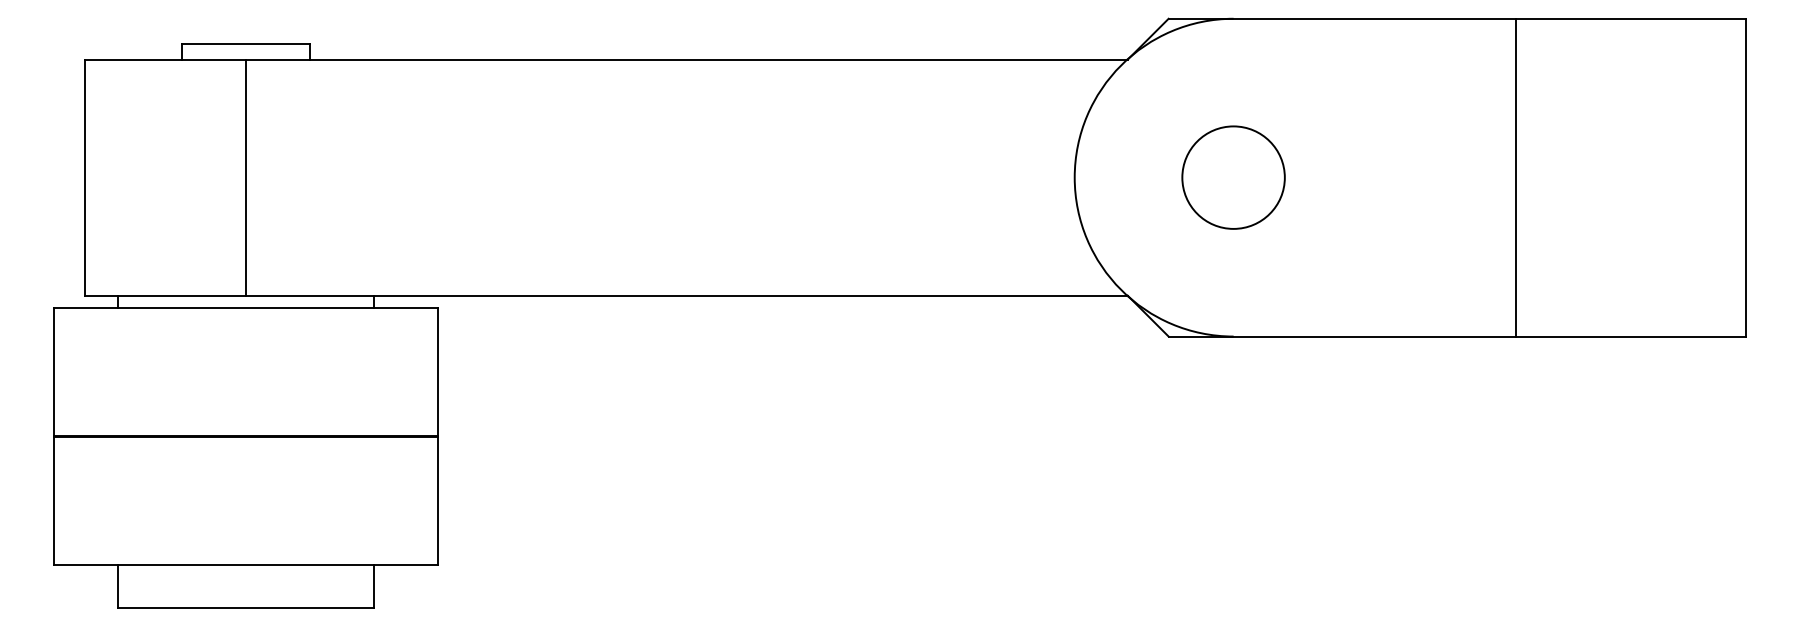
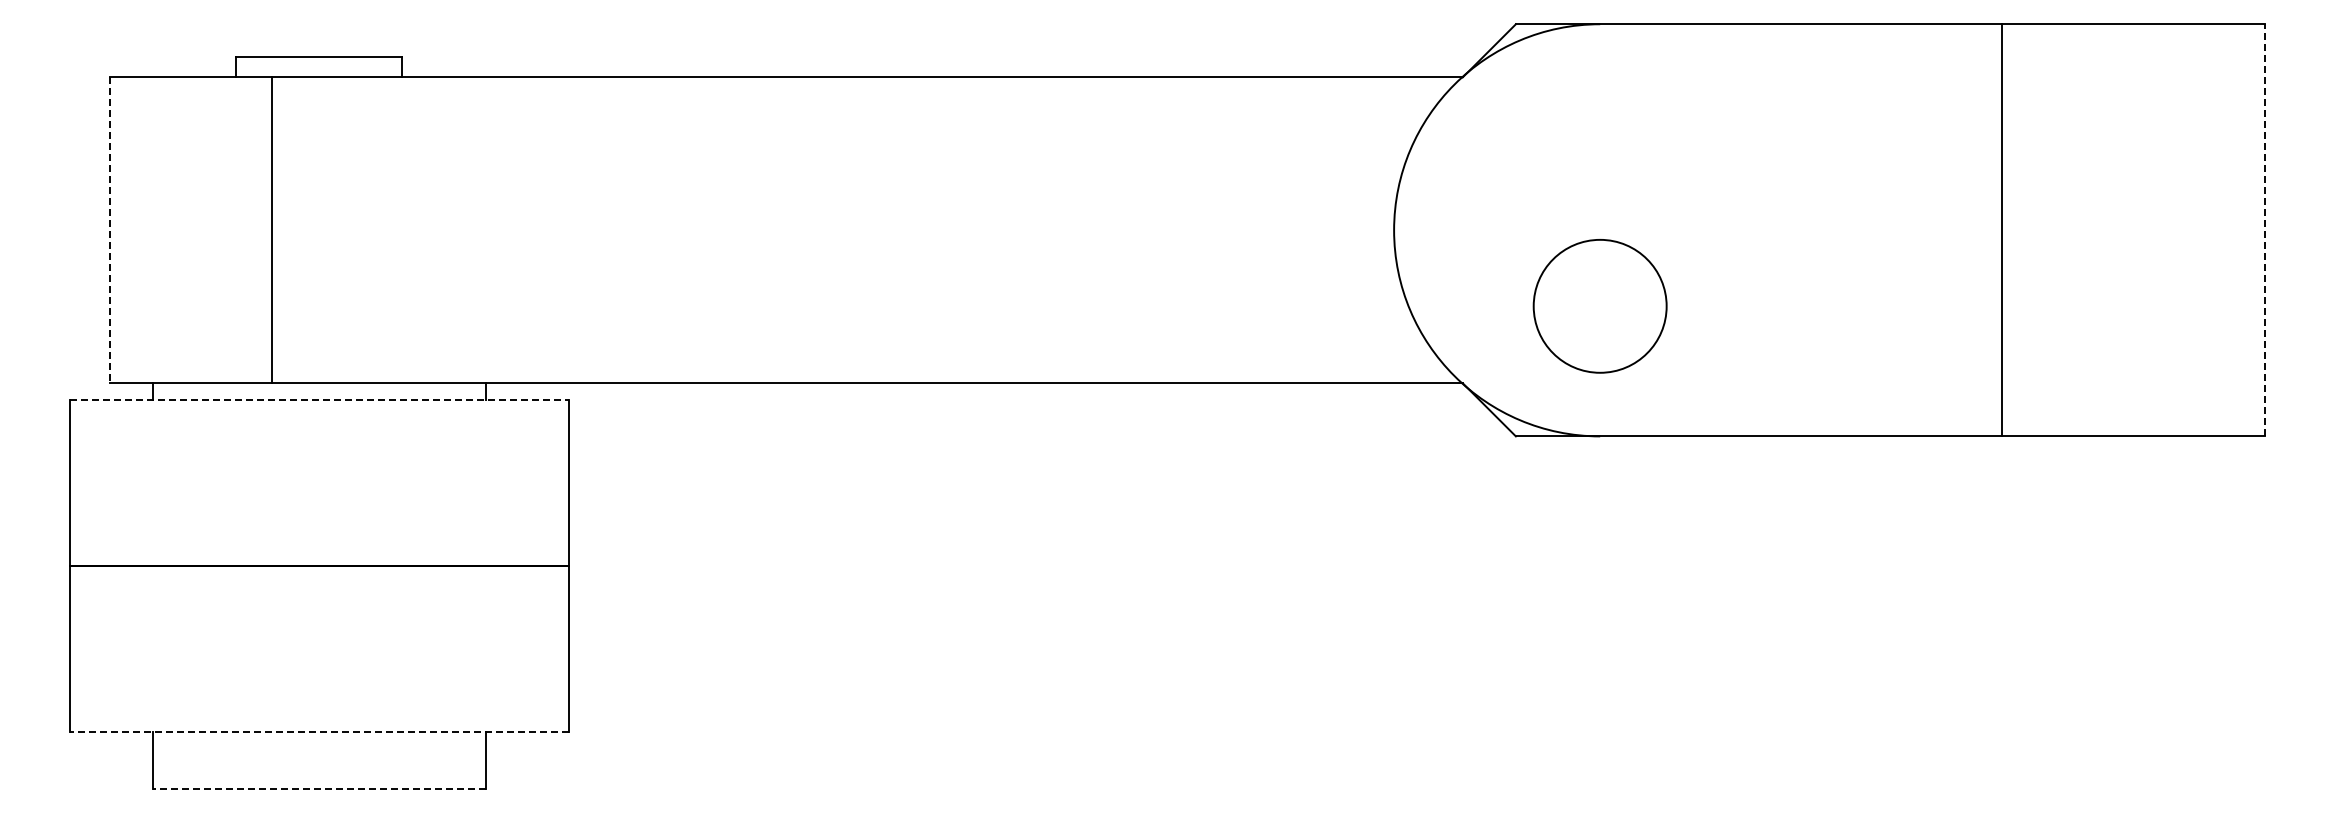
line: (84, 177) -> (109, 230), solid -> dashed
line: (246, 177) -> (272, 230), moved
circle: (1233, 177) -> (1599, 306), moved
line: (1515, 177) -> (2001, 230), moved
line: (1745, 177) -> (2264, 229), solid -> dashed
line: (246, 308) -> (319, 399), solid -> dashed
line: (245, 564) -> (318, 732), solid -> dashed
line: (245, 608) -> (318, 788), solid -> dashed

